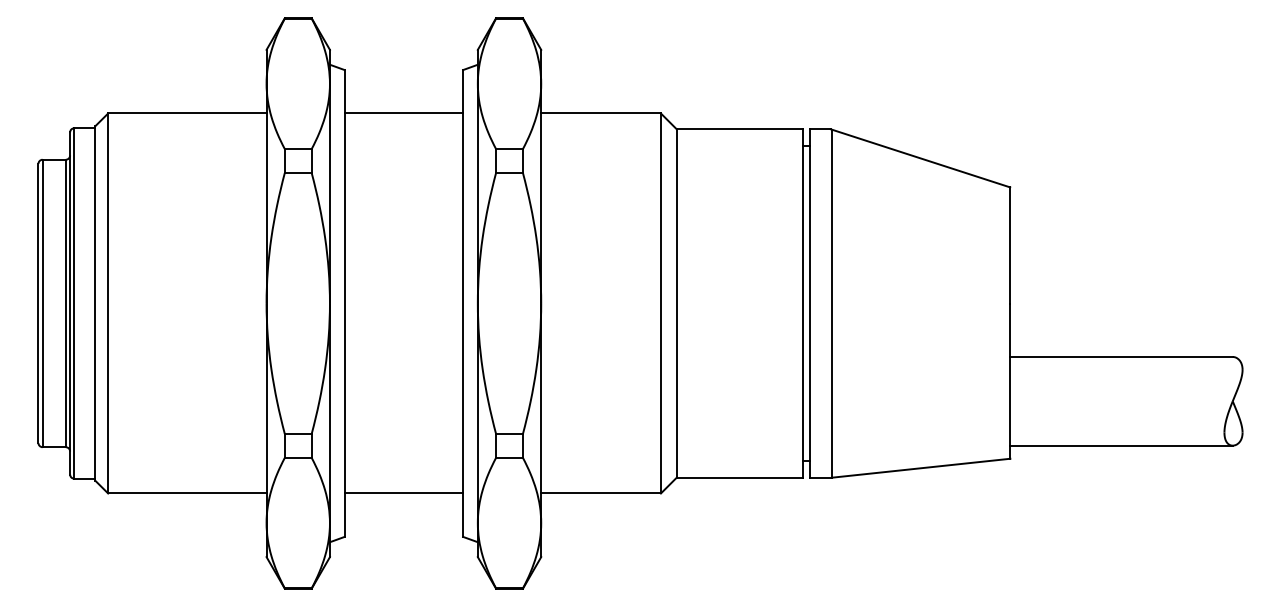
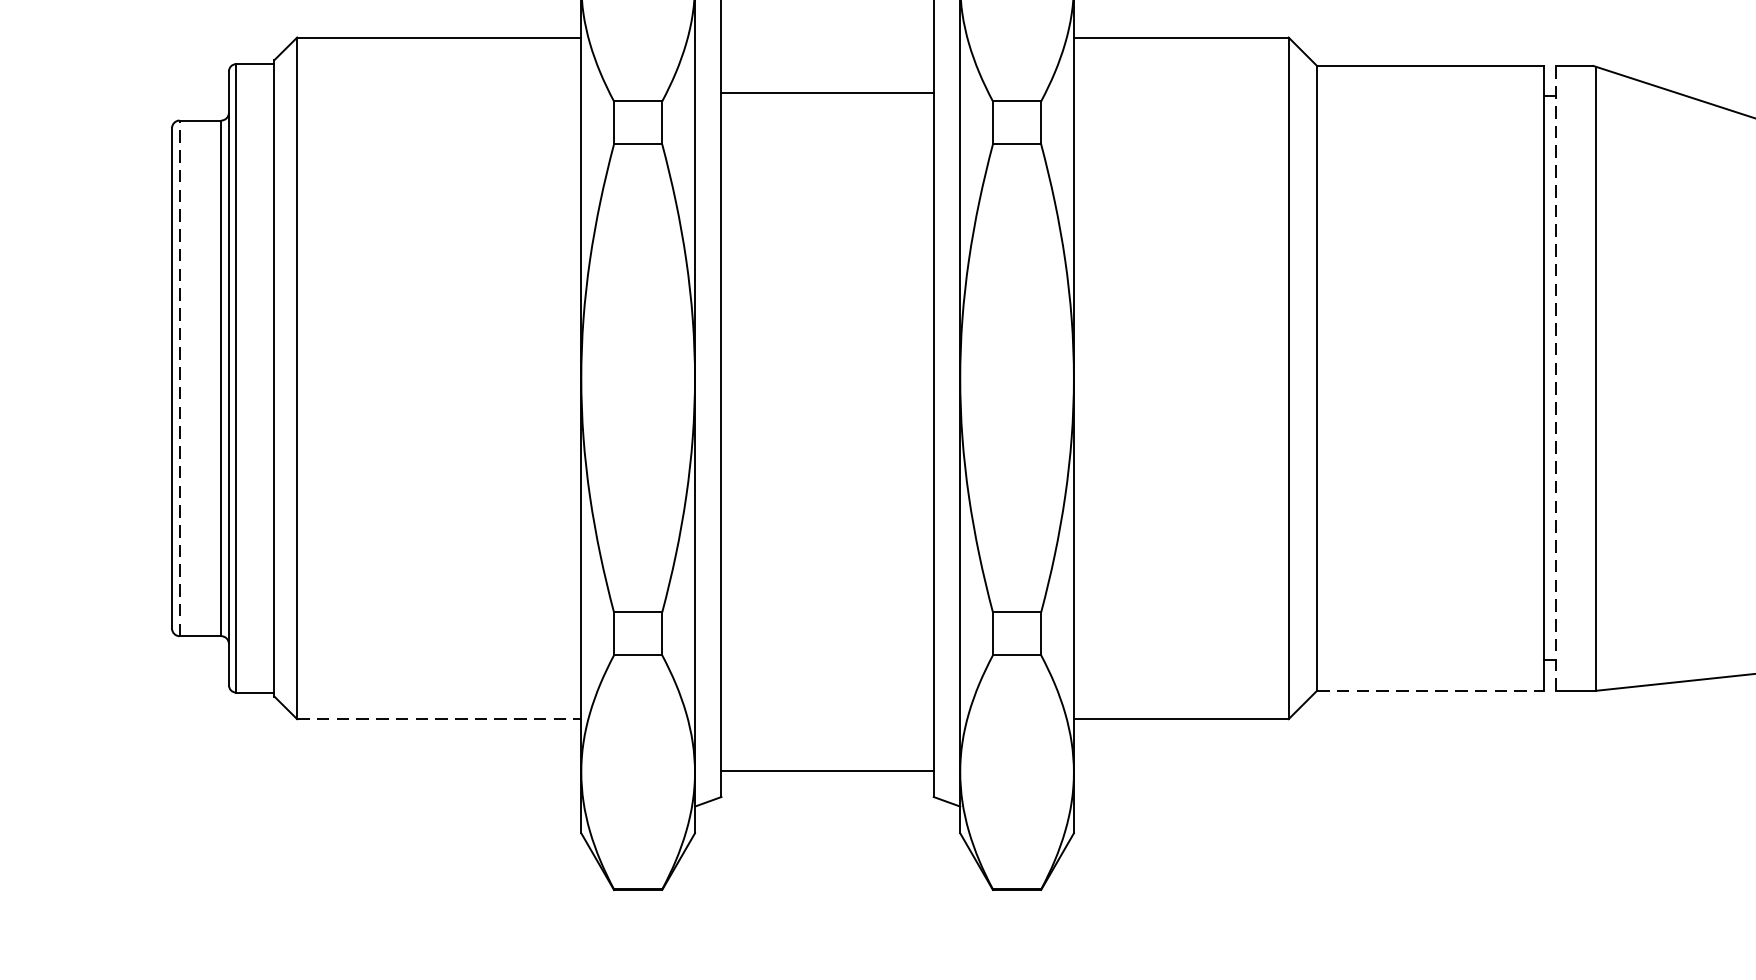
line: (403, 113) -> (826, 93), moved
line: (809, 302) -> (1555, 376), solid -> dashed
line: (42, 303) -> (179, 378), solid -> dashed
line: (740, 477) -> (1431, 690), solid -> dashed
line: (187, 493) -> (439, 719), solid -> dashed
line: (403, 493) -> (826, 771), moved

